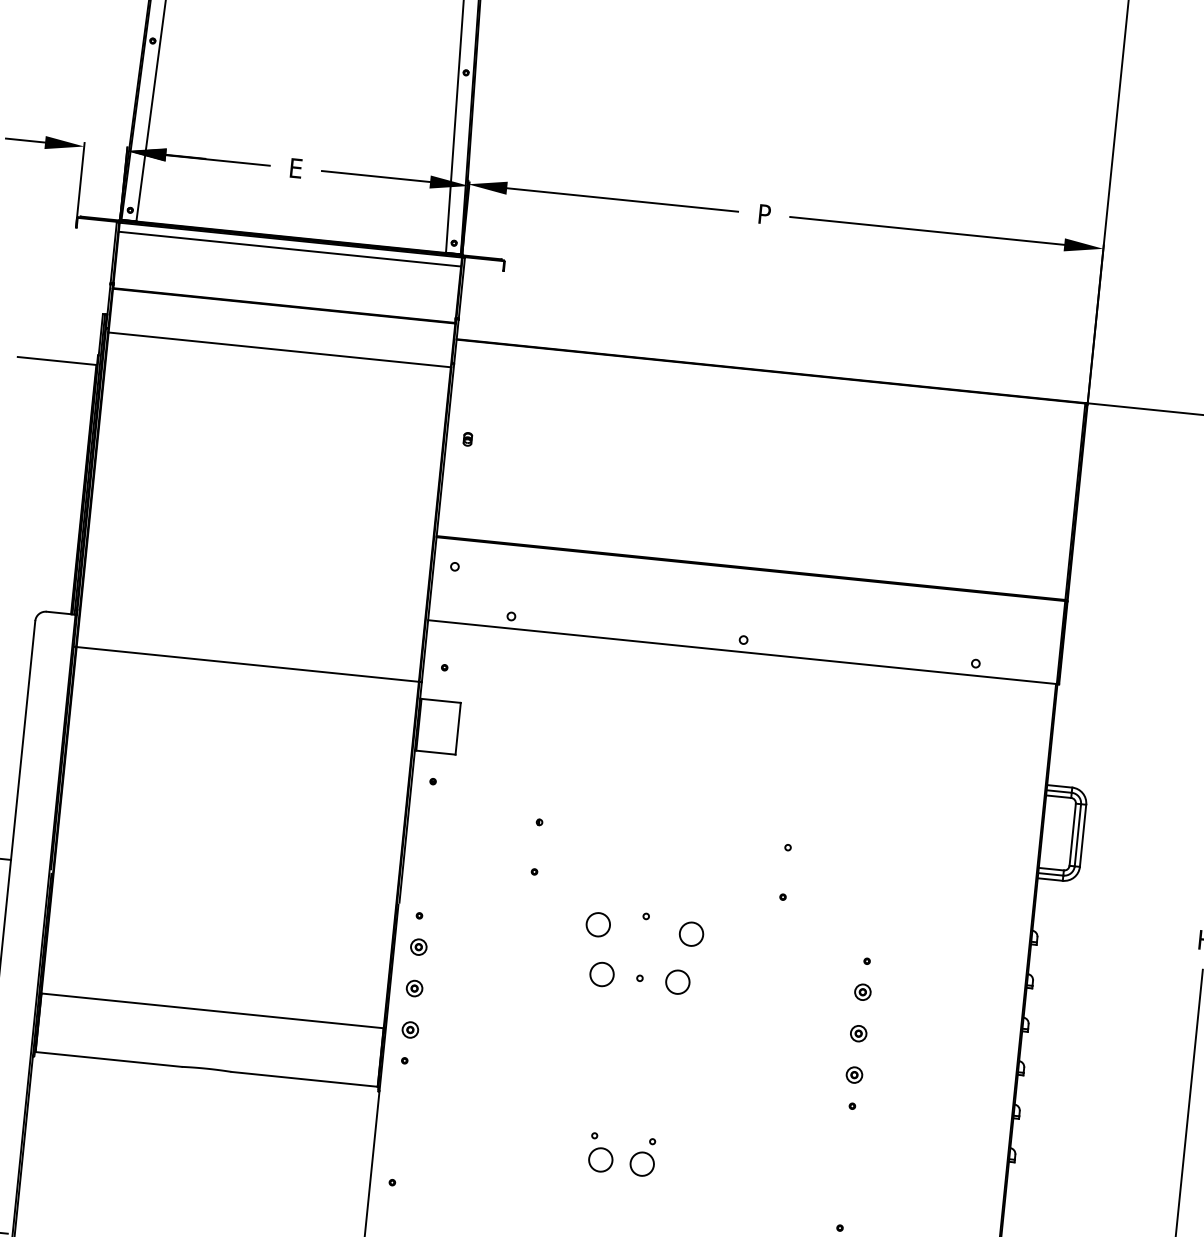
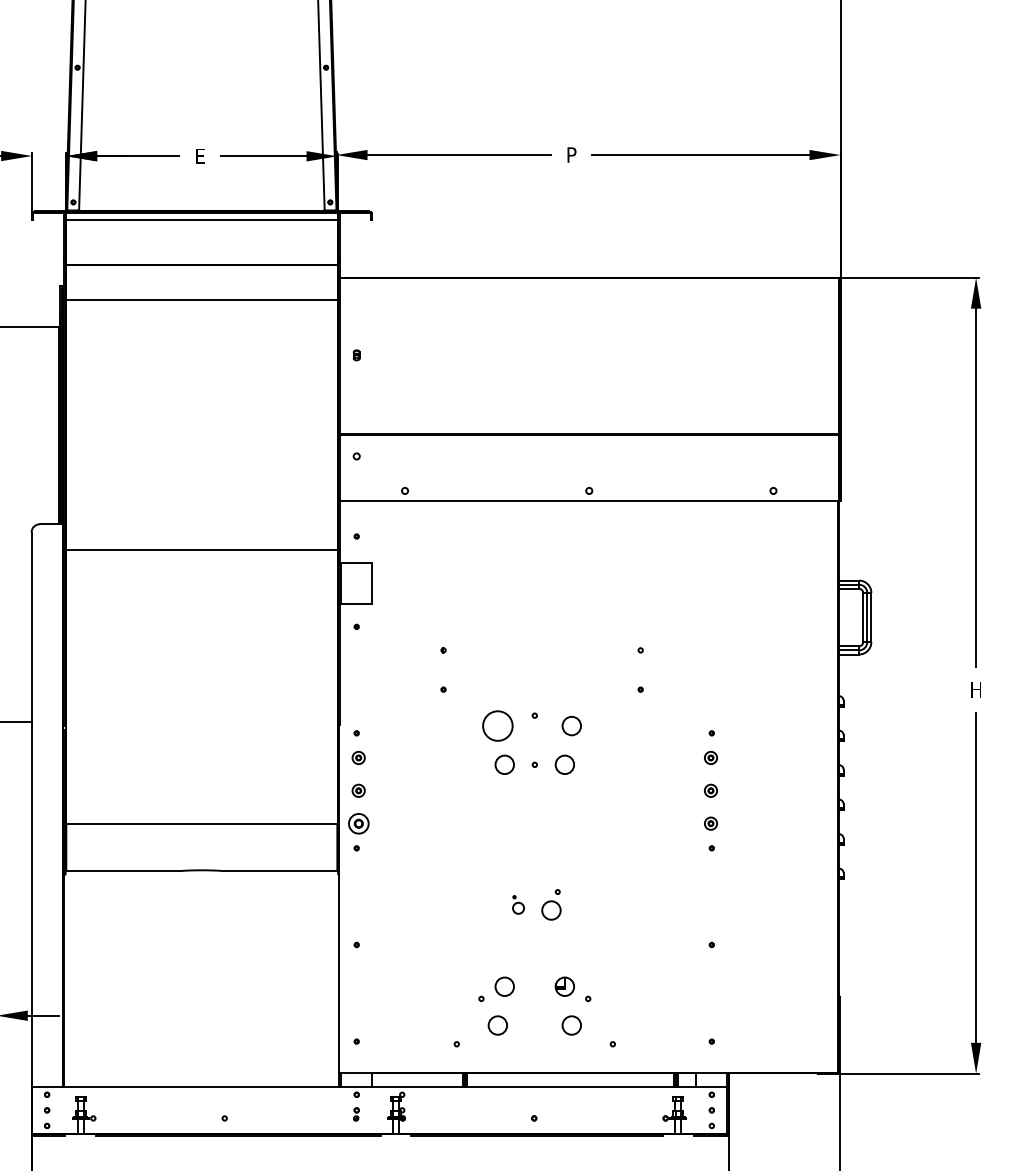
circle: (597, 923) -> (497, 725), size x1.6
part: (410, 1029) -> (358, 823), size x1.6
part: (601, 1152) -> (518, 904), size x0.6

